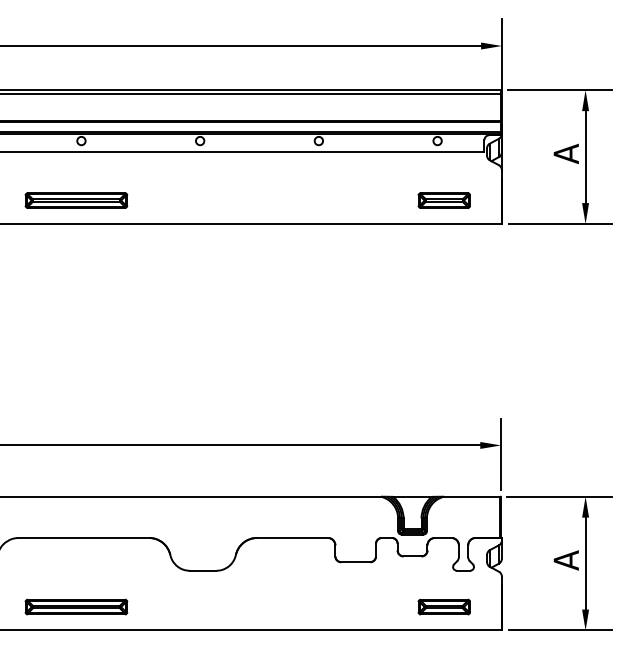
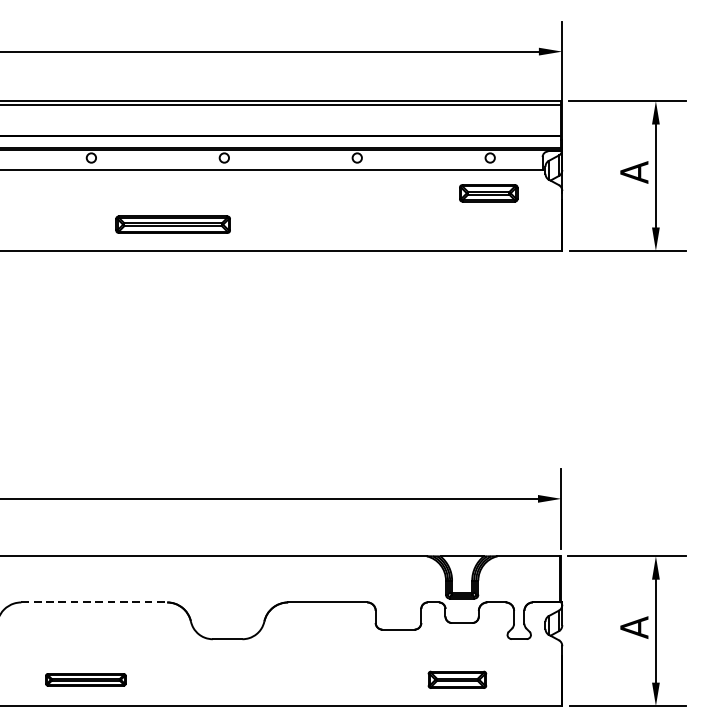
part: (76, 200) -> (173, 224), moved
part: (443, 200) -> (487, 193), moved
line: (84, 537) -> (94, 601), solid -> dashed
part: (76, 606) -> (85, 679), size x0.7
part: (443, 606) -> (456, 679), moved

